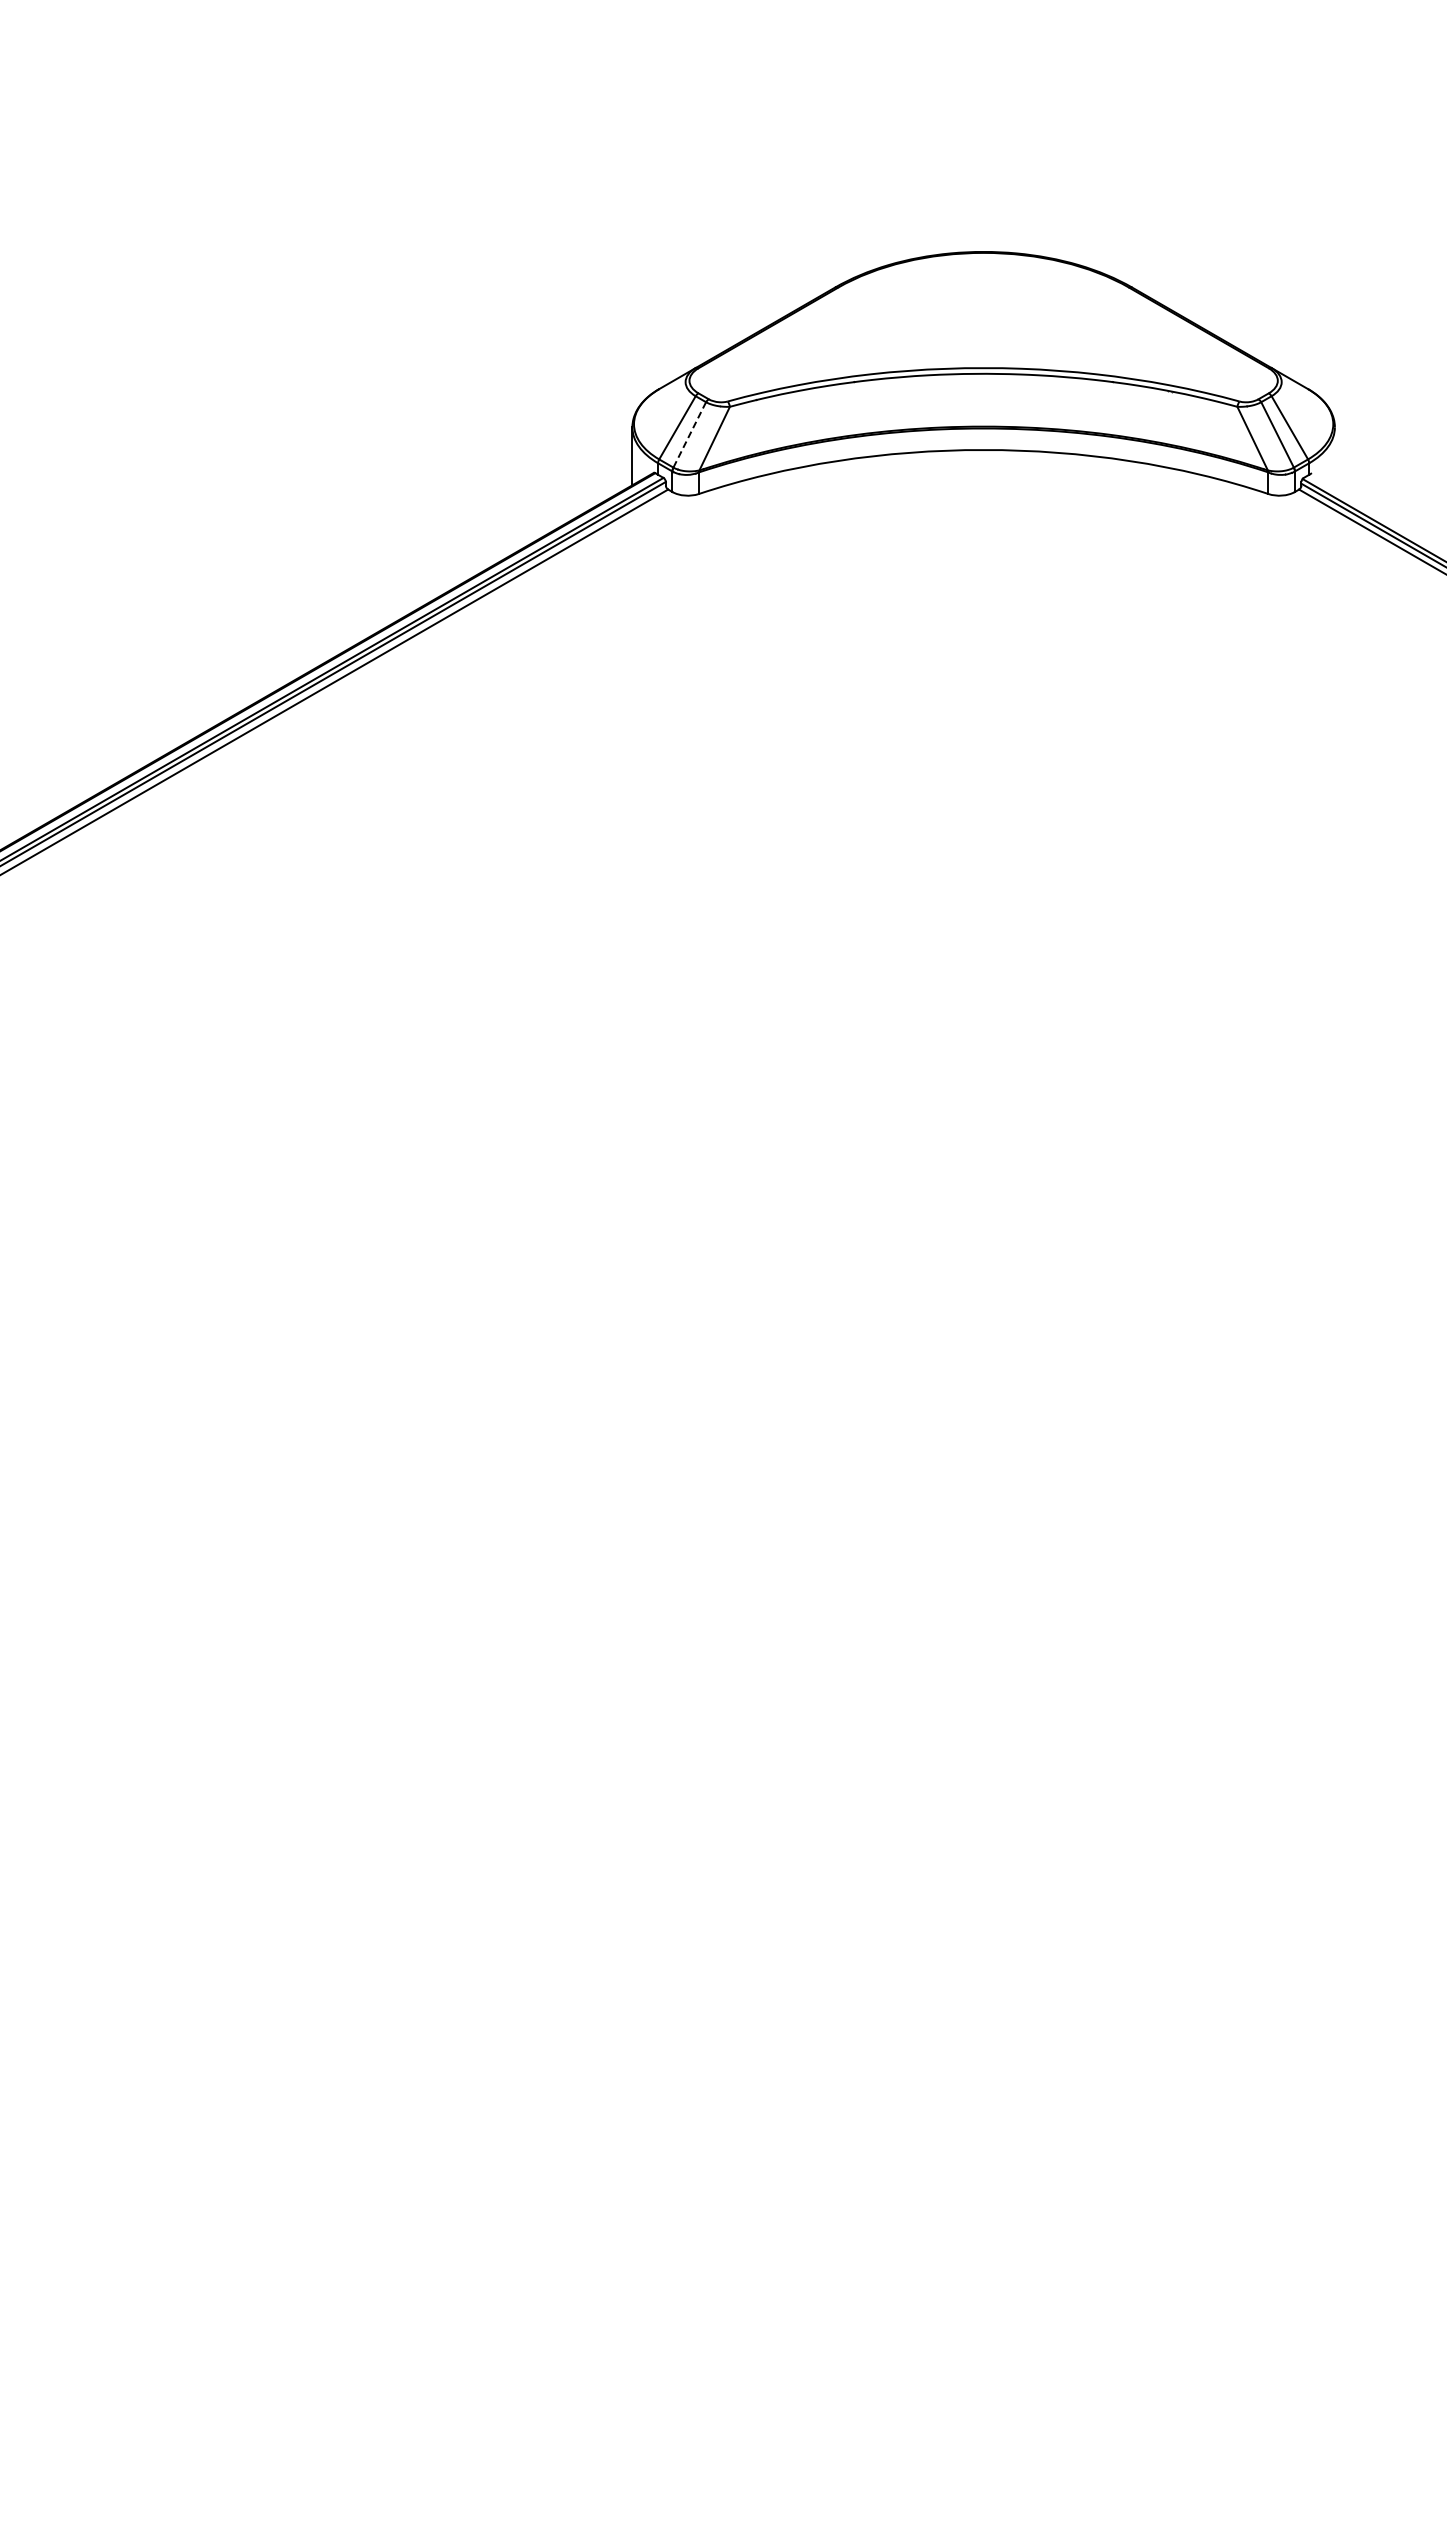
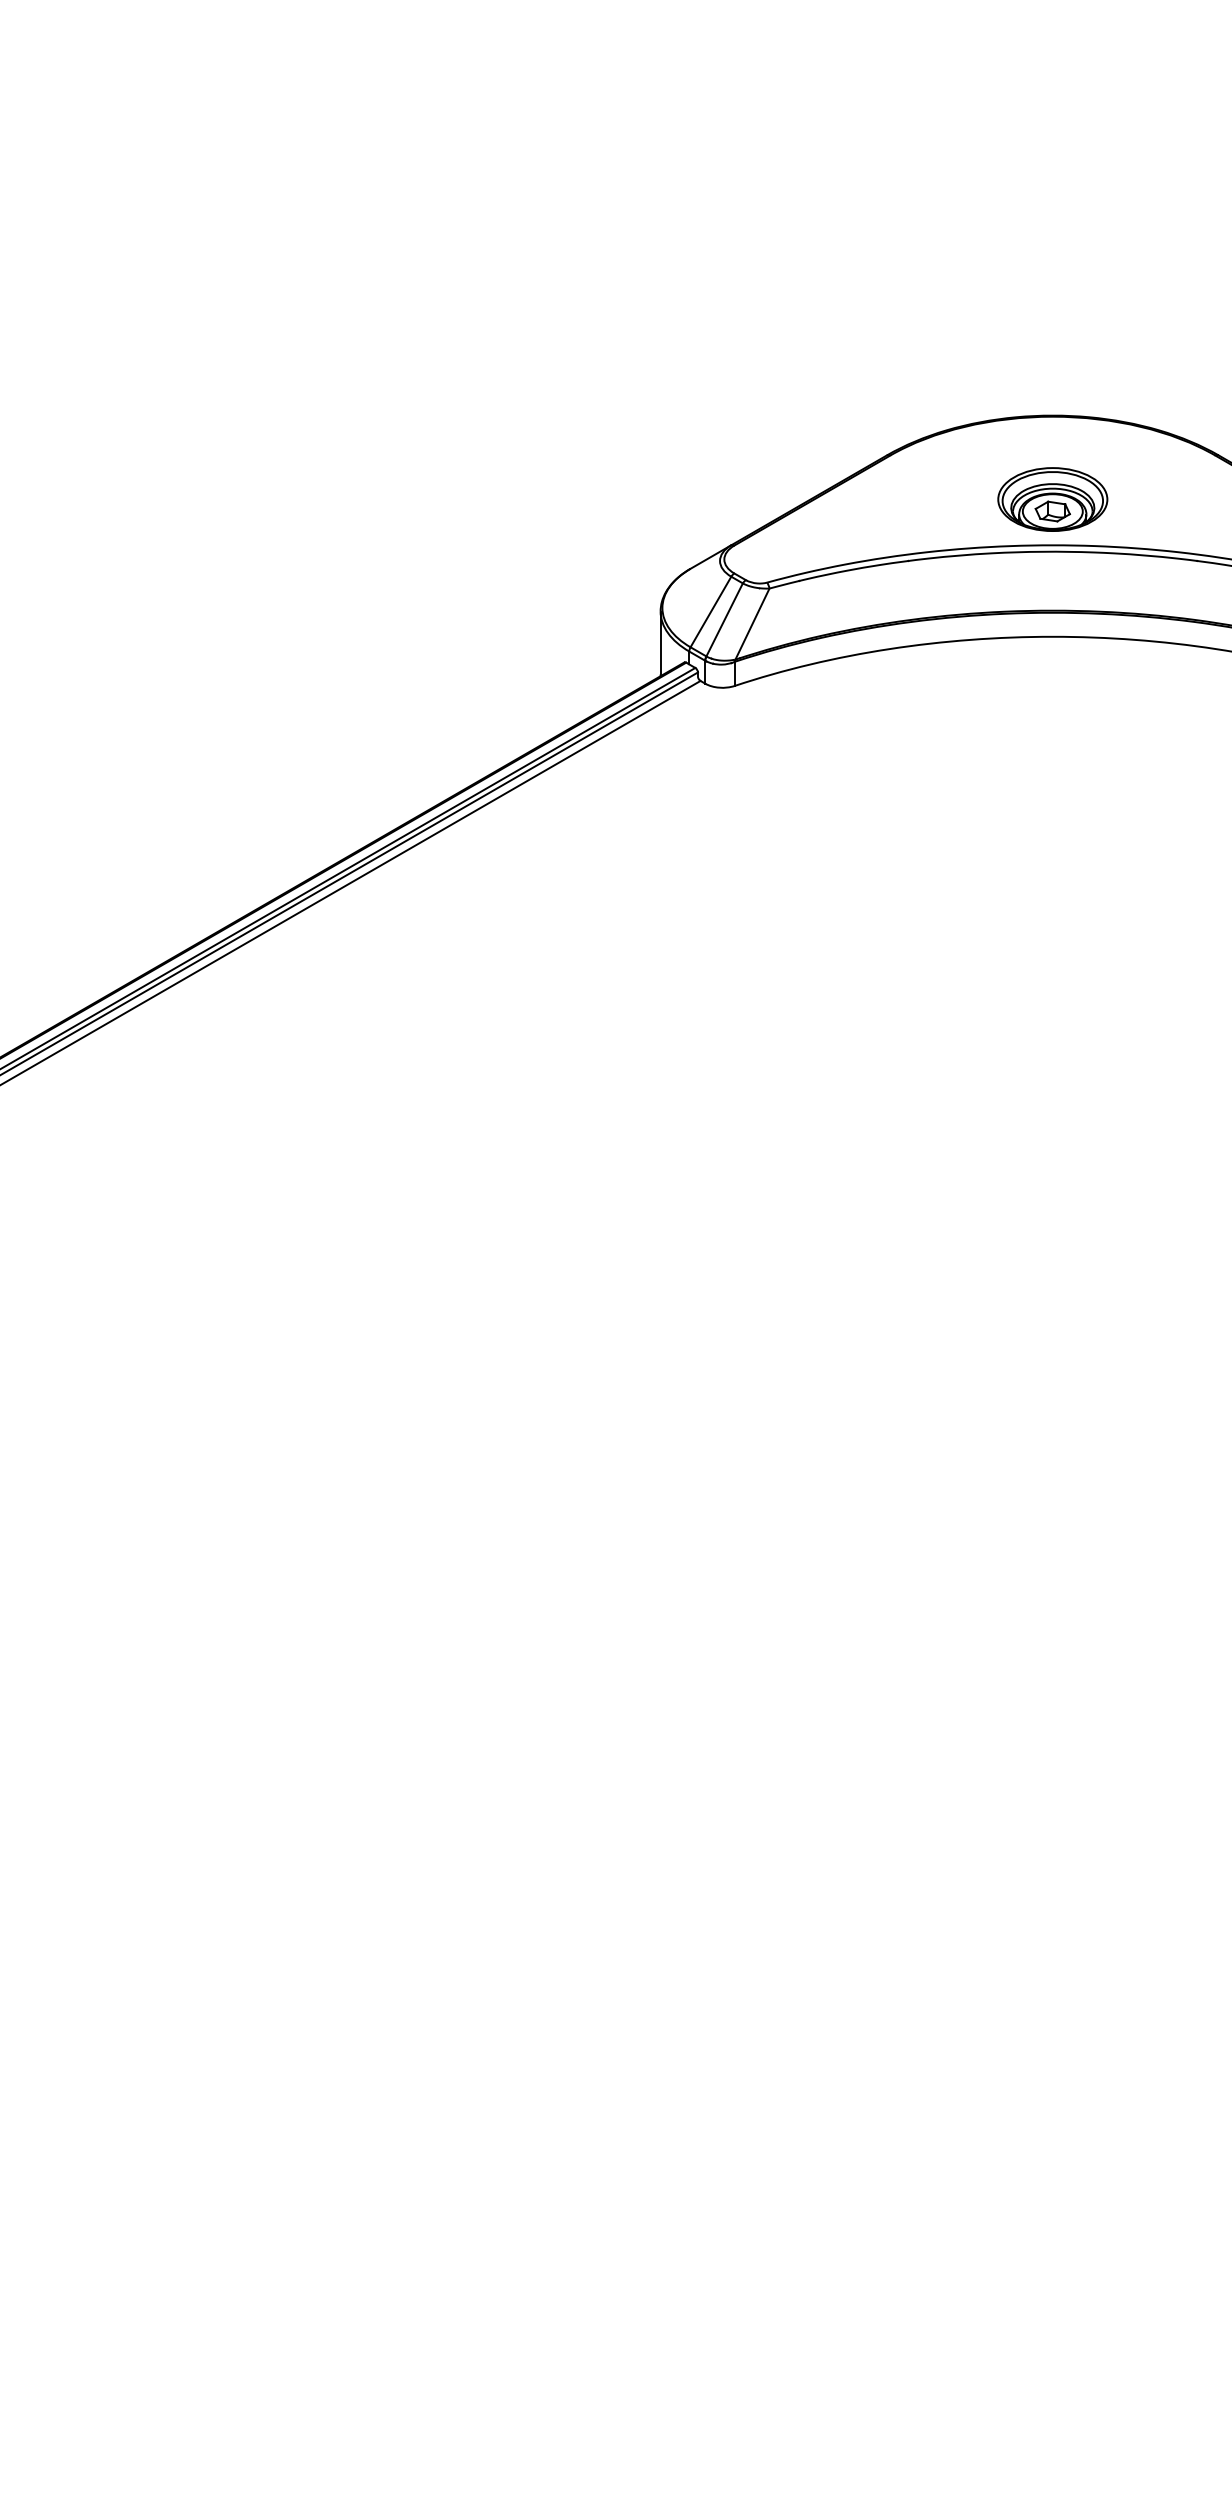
part: (983, 327) -> (1052, 499), added
line: (689, 434) -> (724, 619), dashed -> solid

